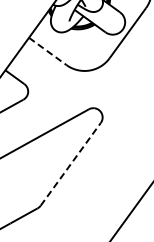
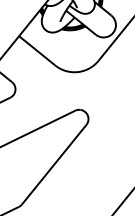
line: (48, 51) -> (37, 50), dashed -> solid
line: (71, 163) -> (54, 163), dashed -> solid

